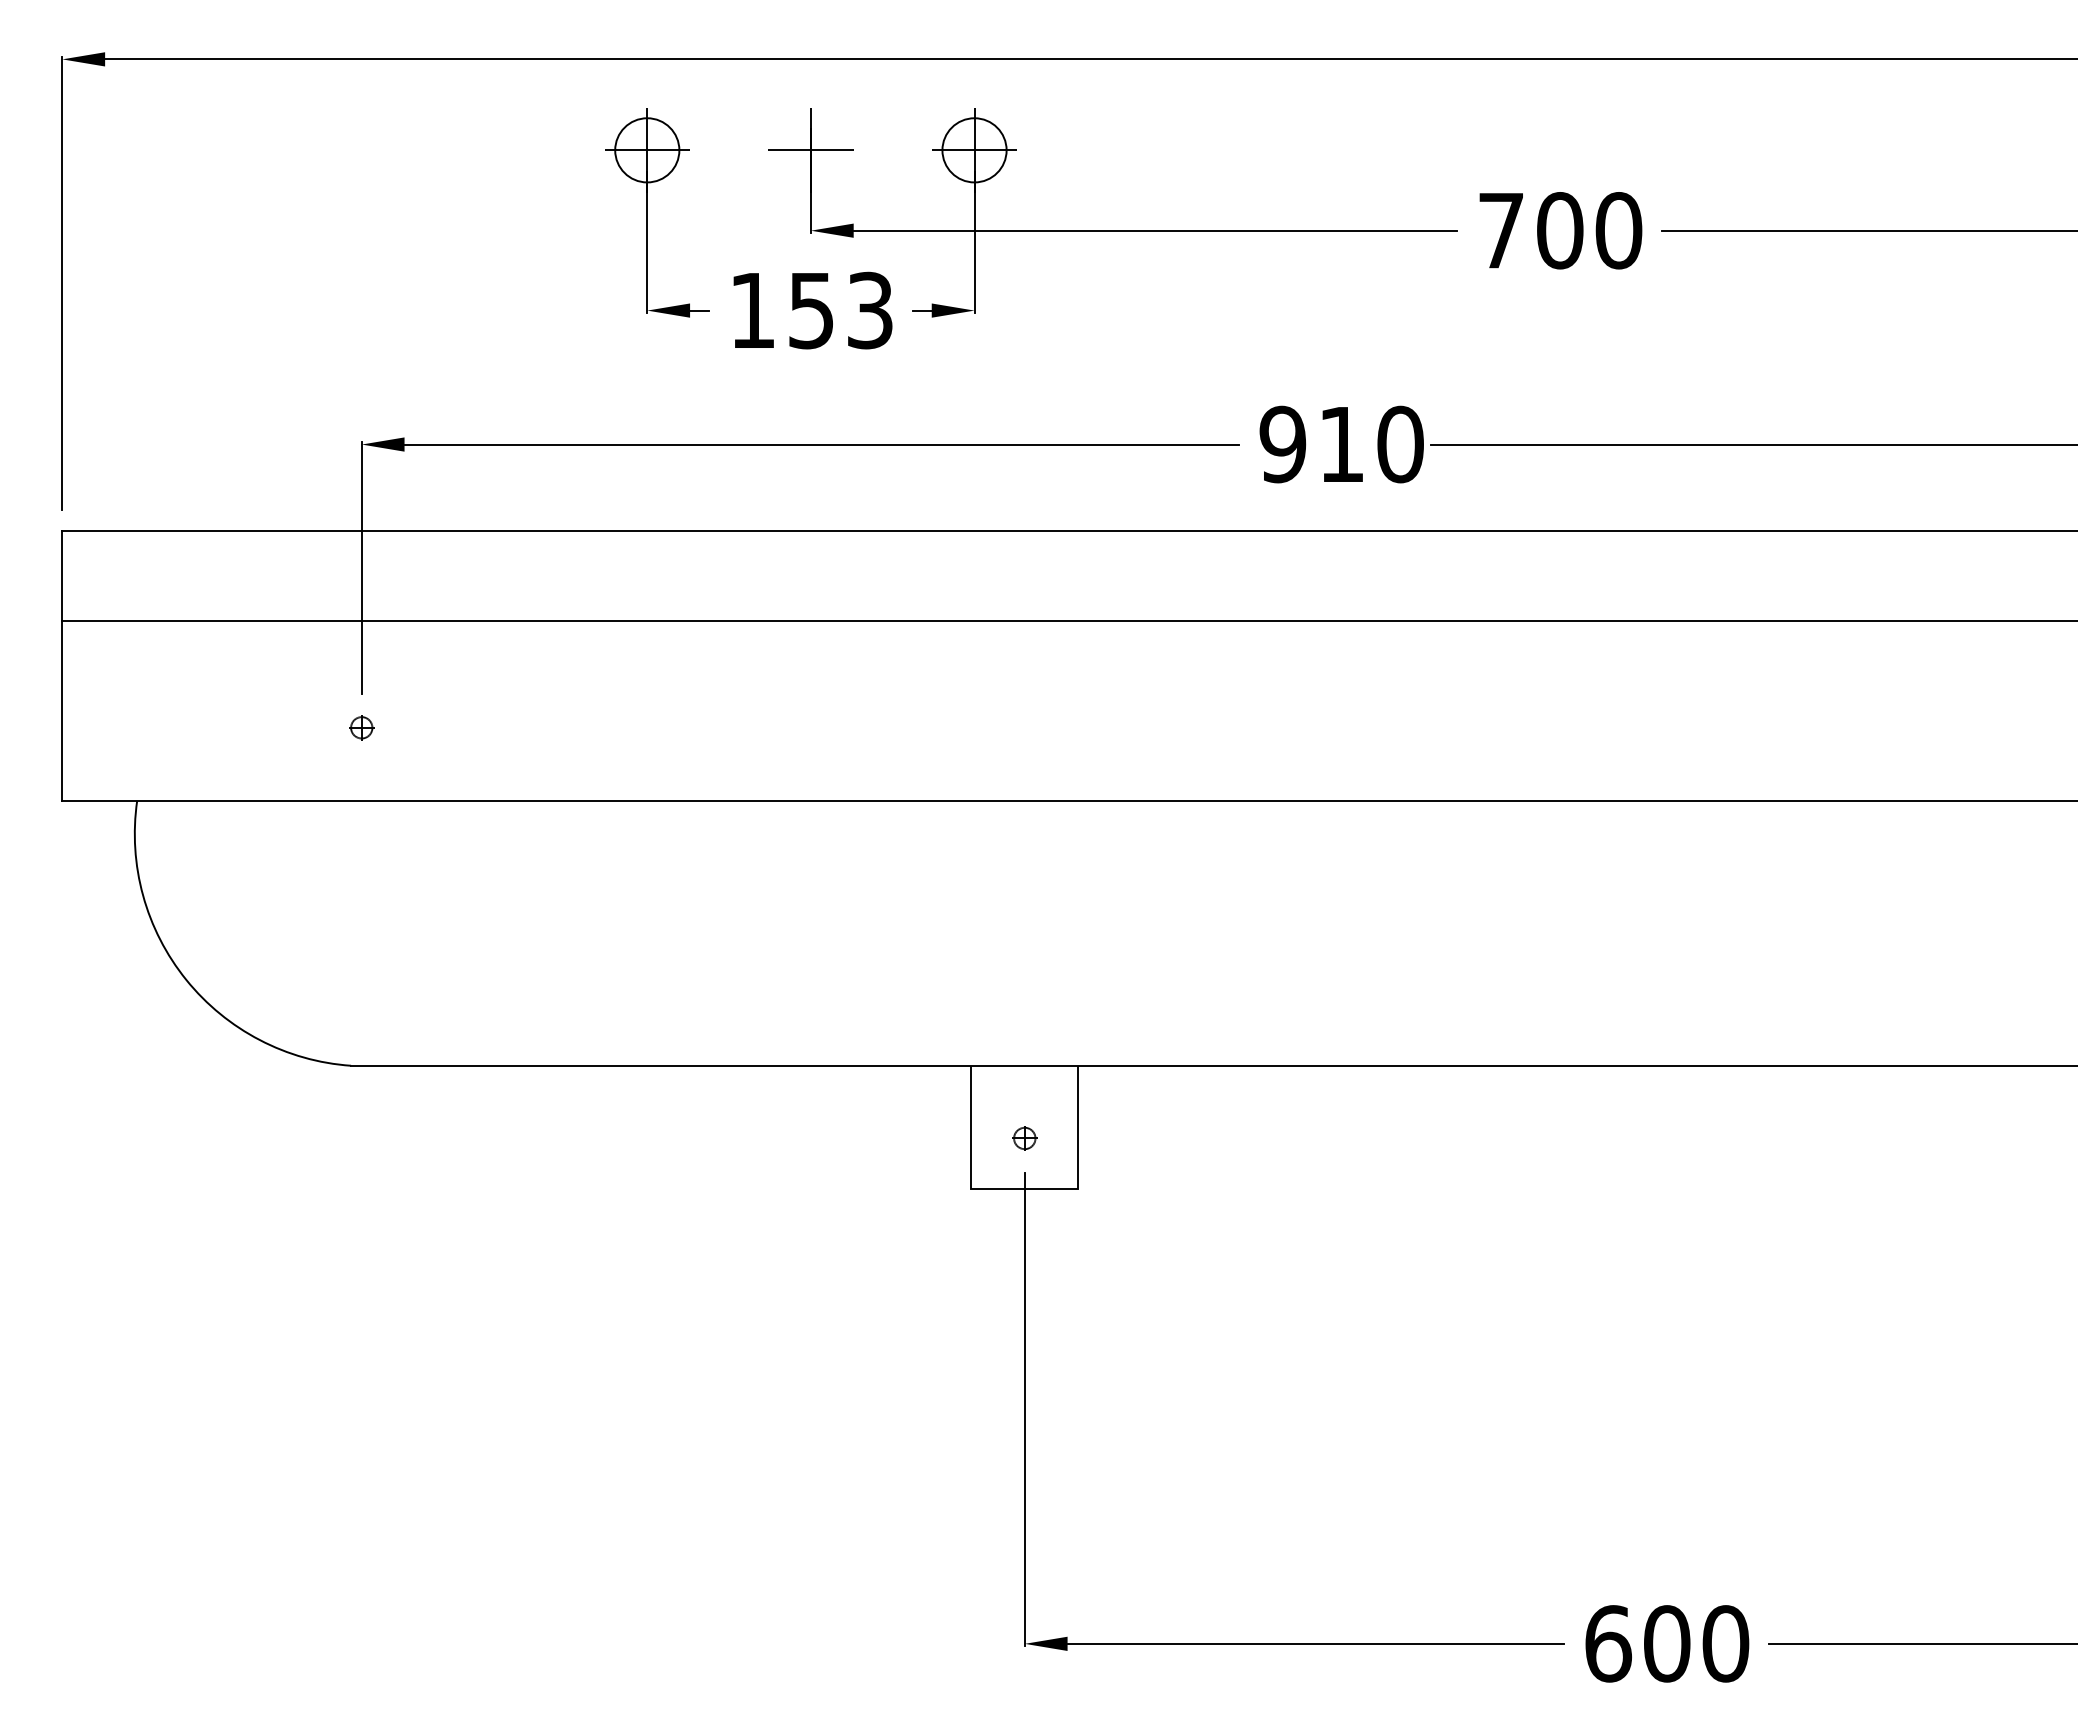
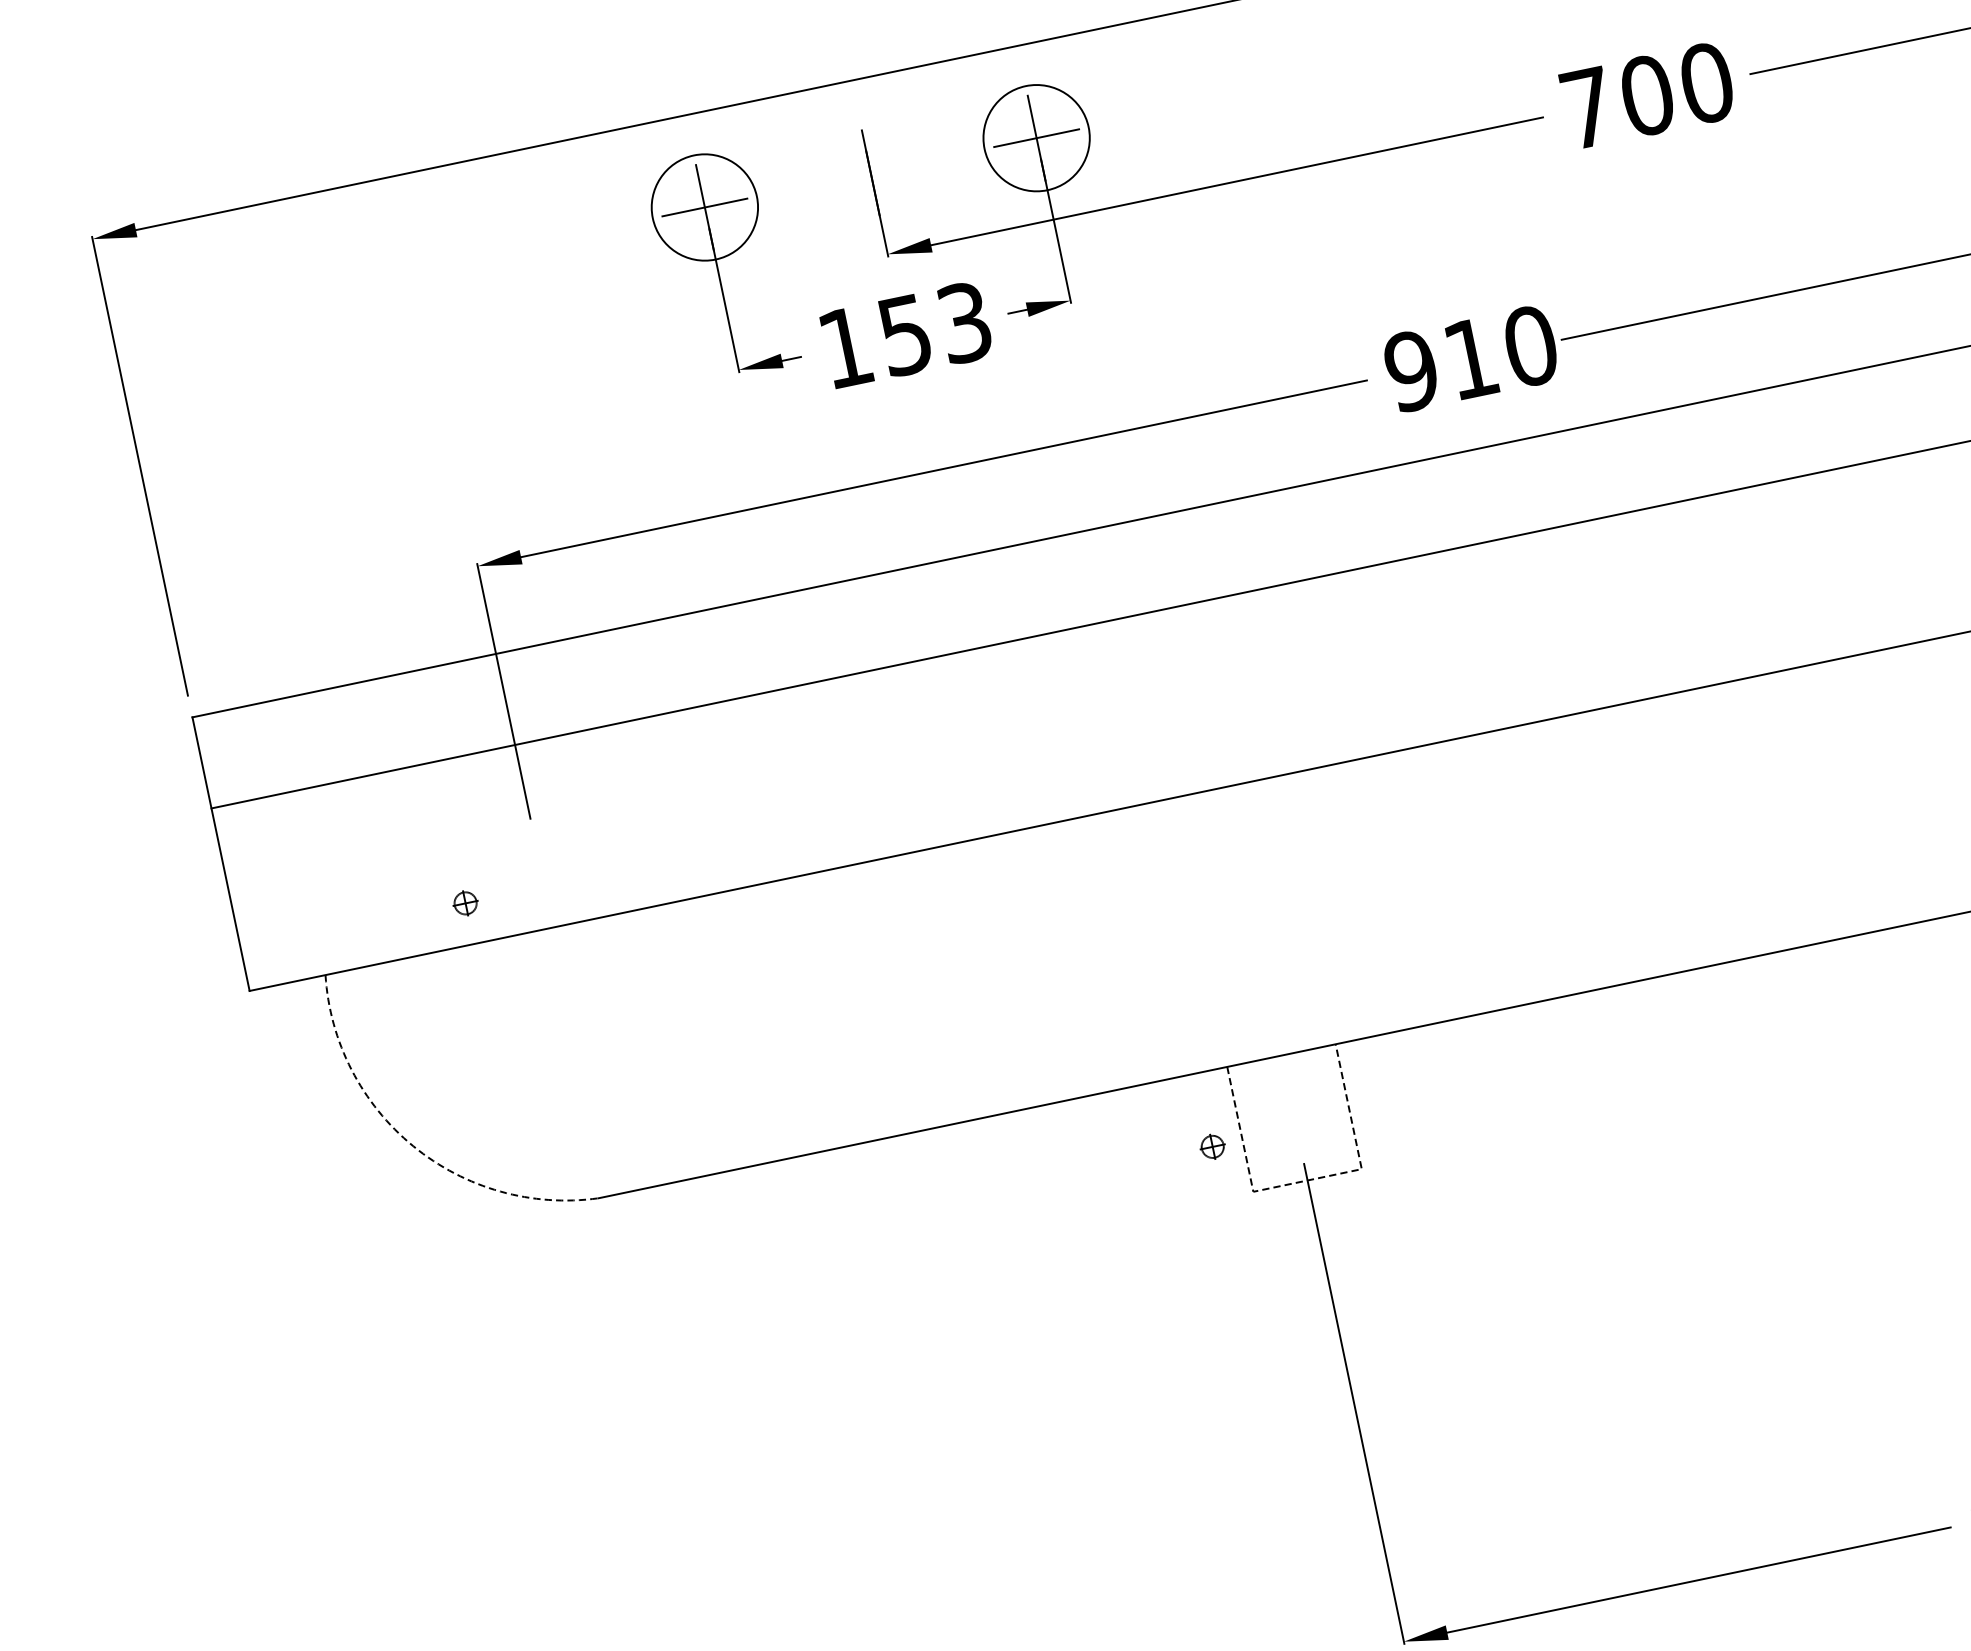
circle: (647, 150) -> (705, 207), size x1.6
line: (810, 150) -> (870, 173), removed
circle: (974, 150) -> (1036, 138), size x1.6
part: (361, 727) -> (465, 903), moved
arc: (186, 979) -> (413, 1145), solid -> dashed
part: (1024, 1138) -> (1212, 1146), moved
line: (1025, 1188) -> (1308, 1179), solid -> dashed

